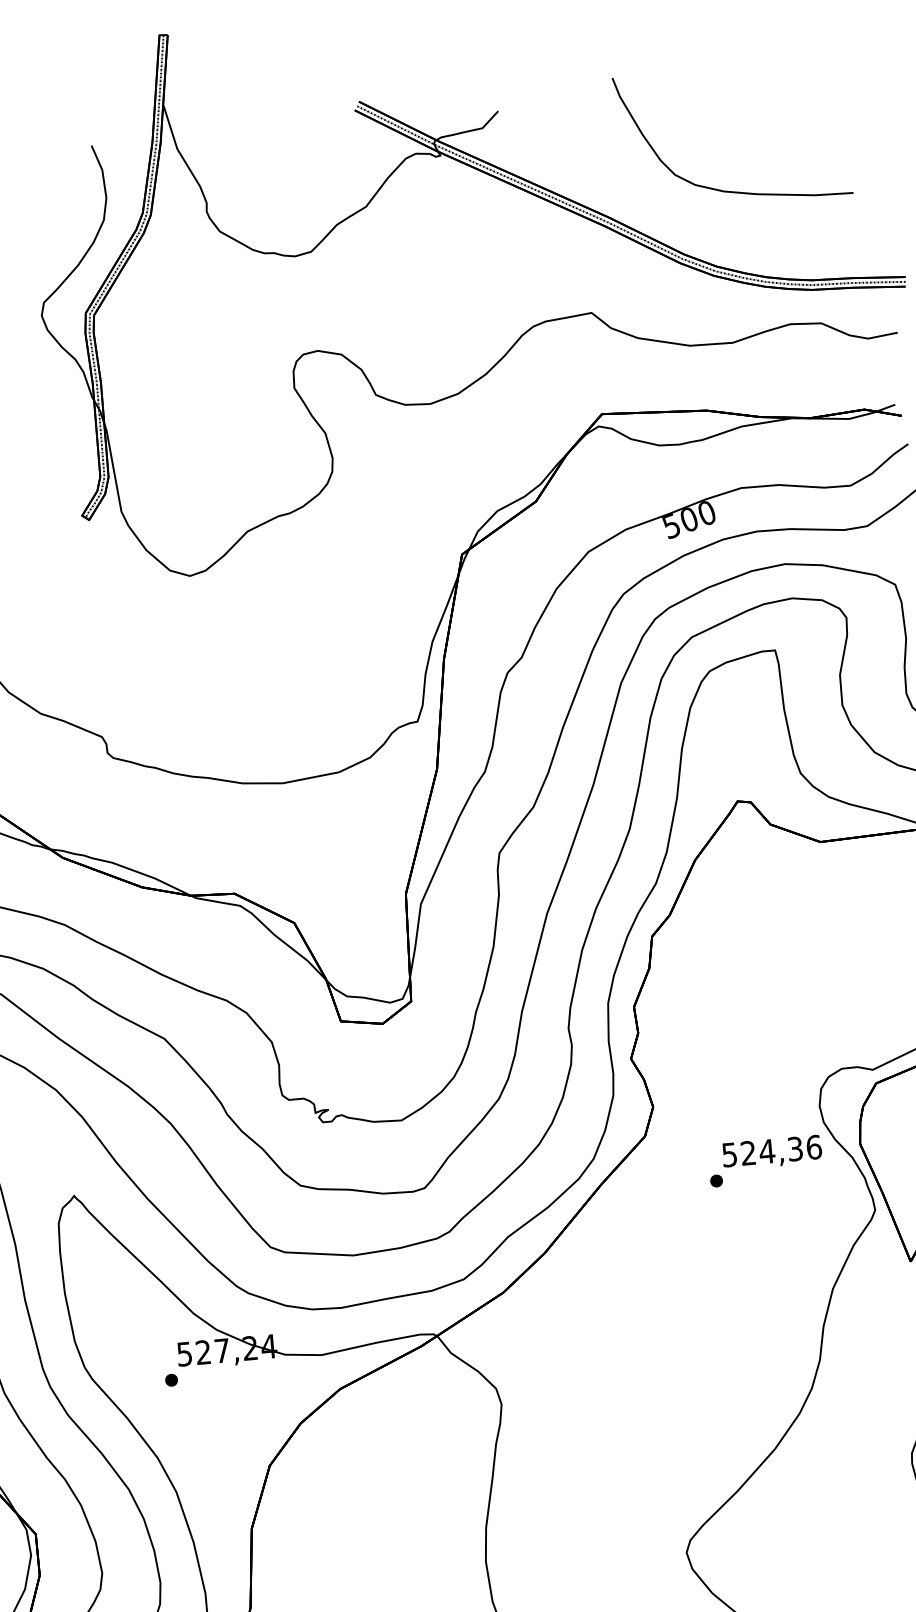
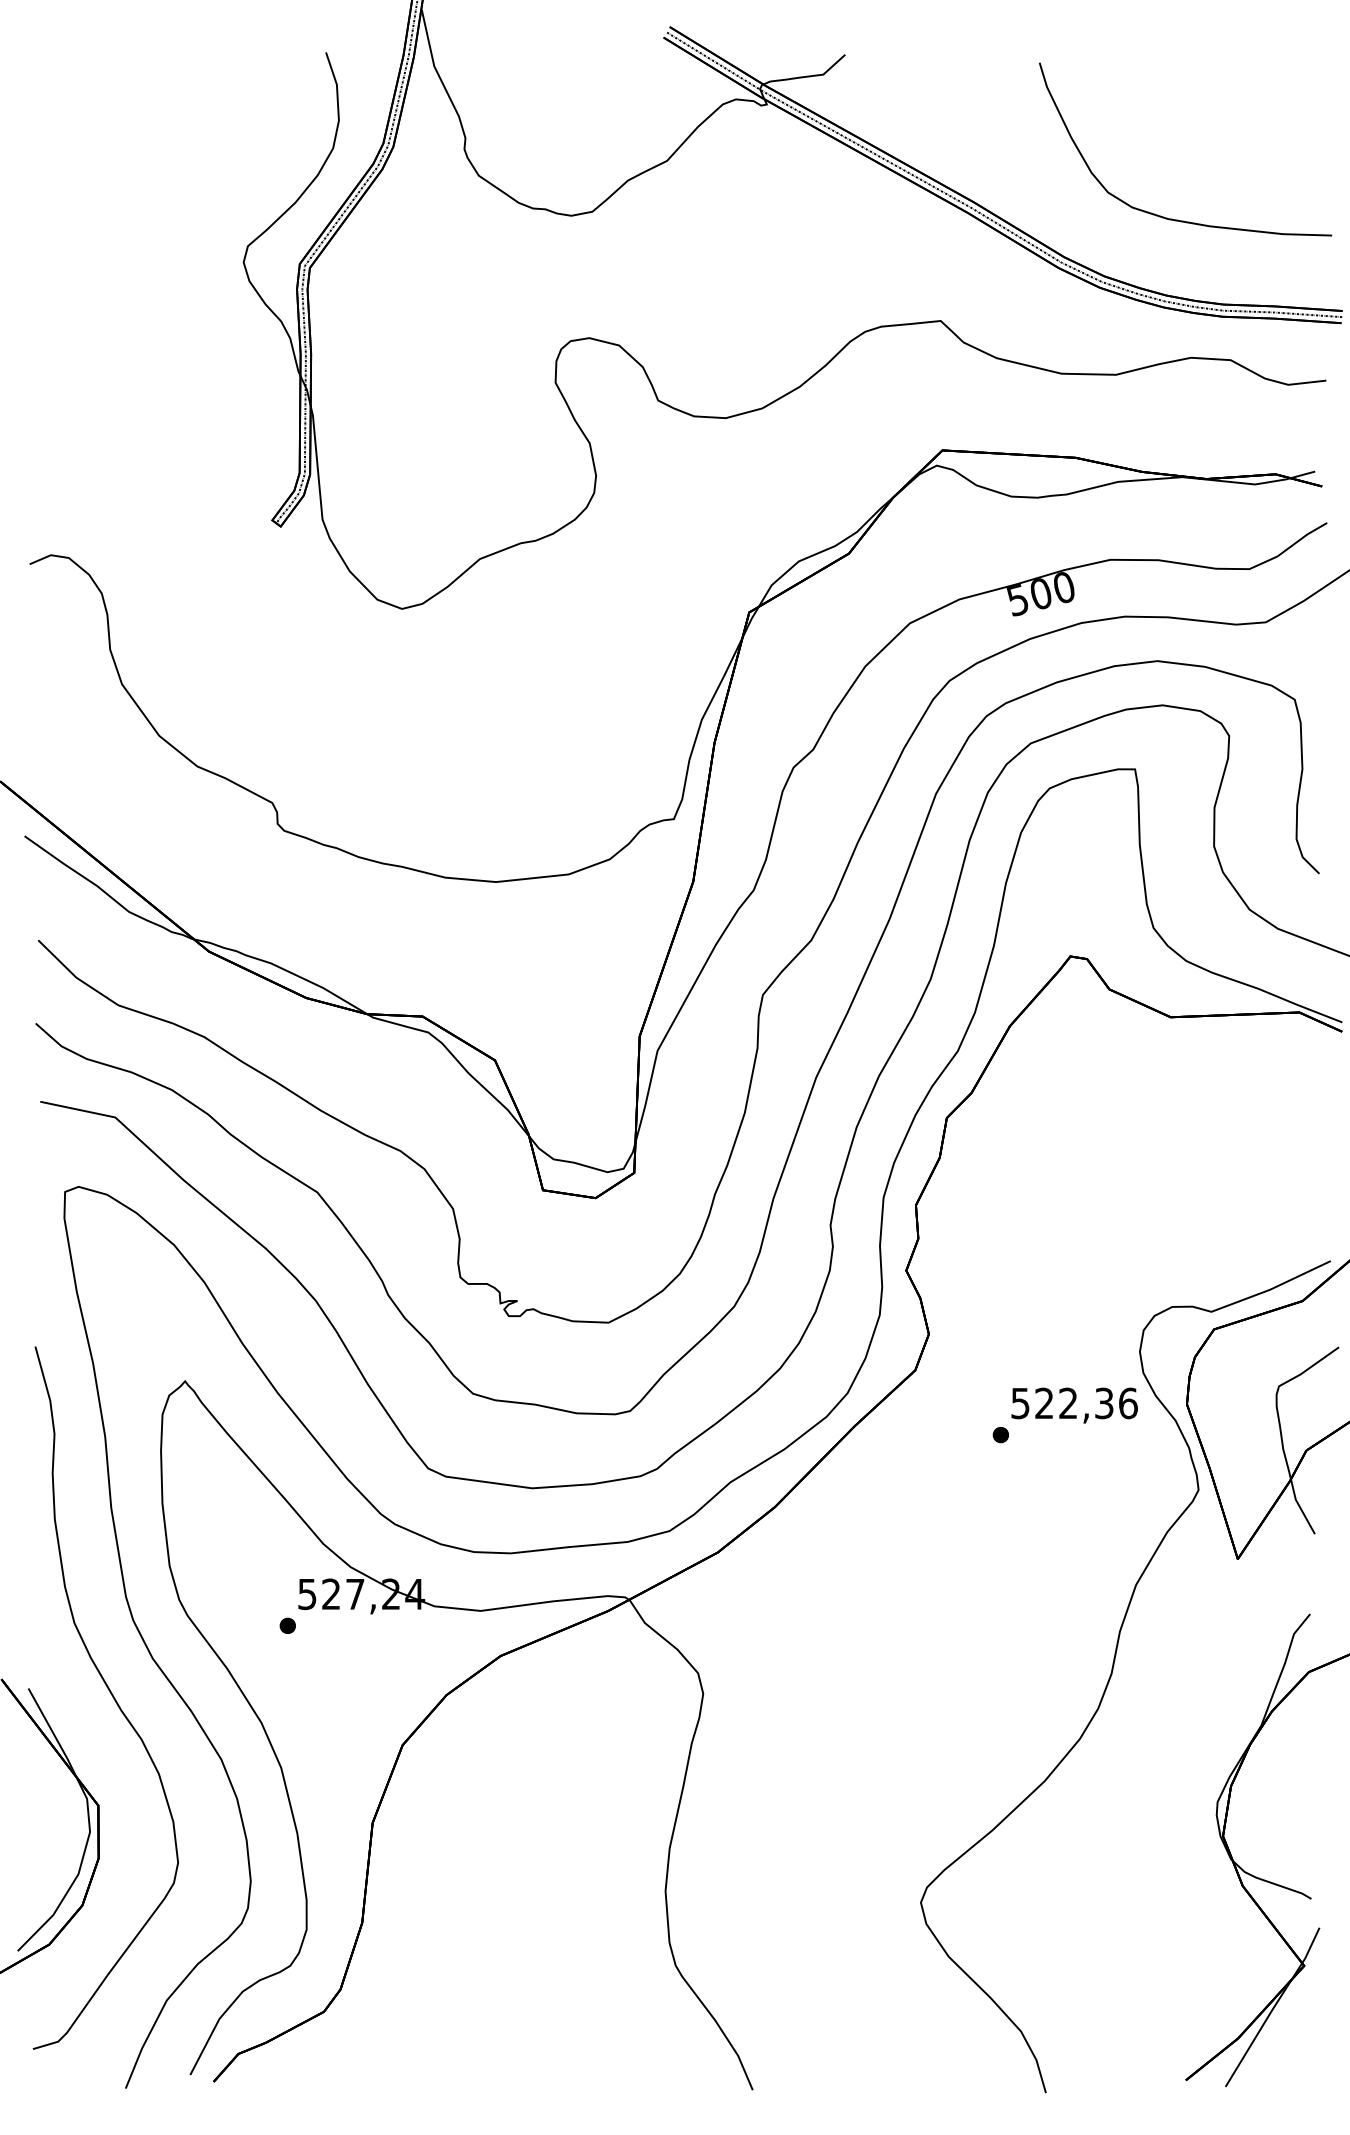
curve: (727, 190) -> (1172, 218), moved
text: (767, 1150) -> (1068, 1402), 524,36 -> 522,36

